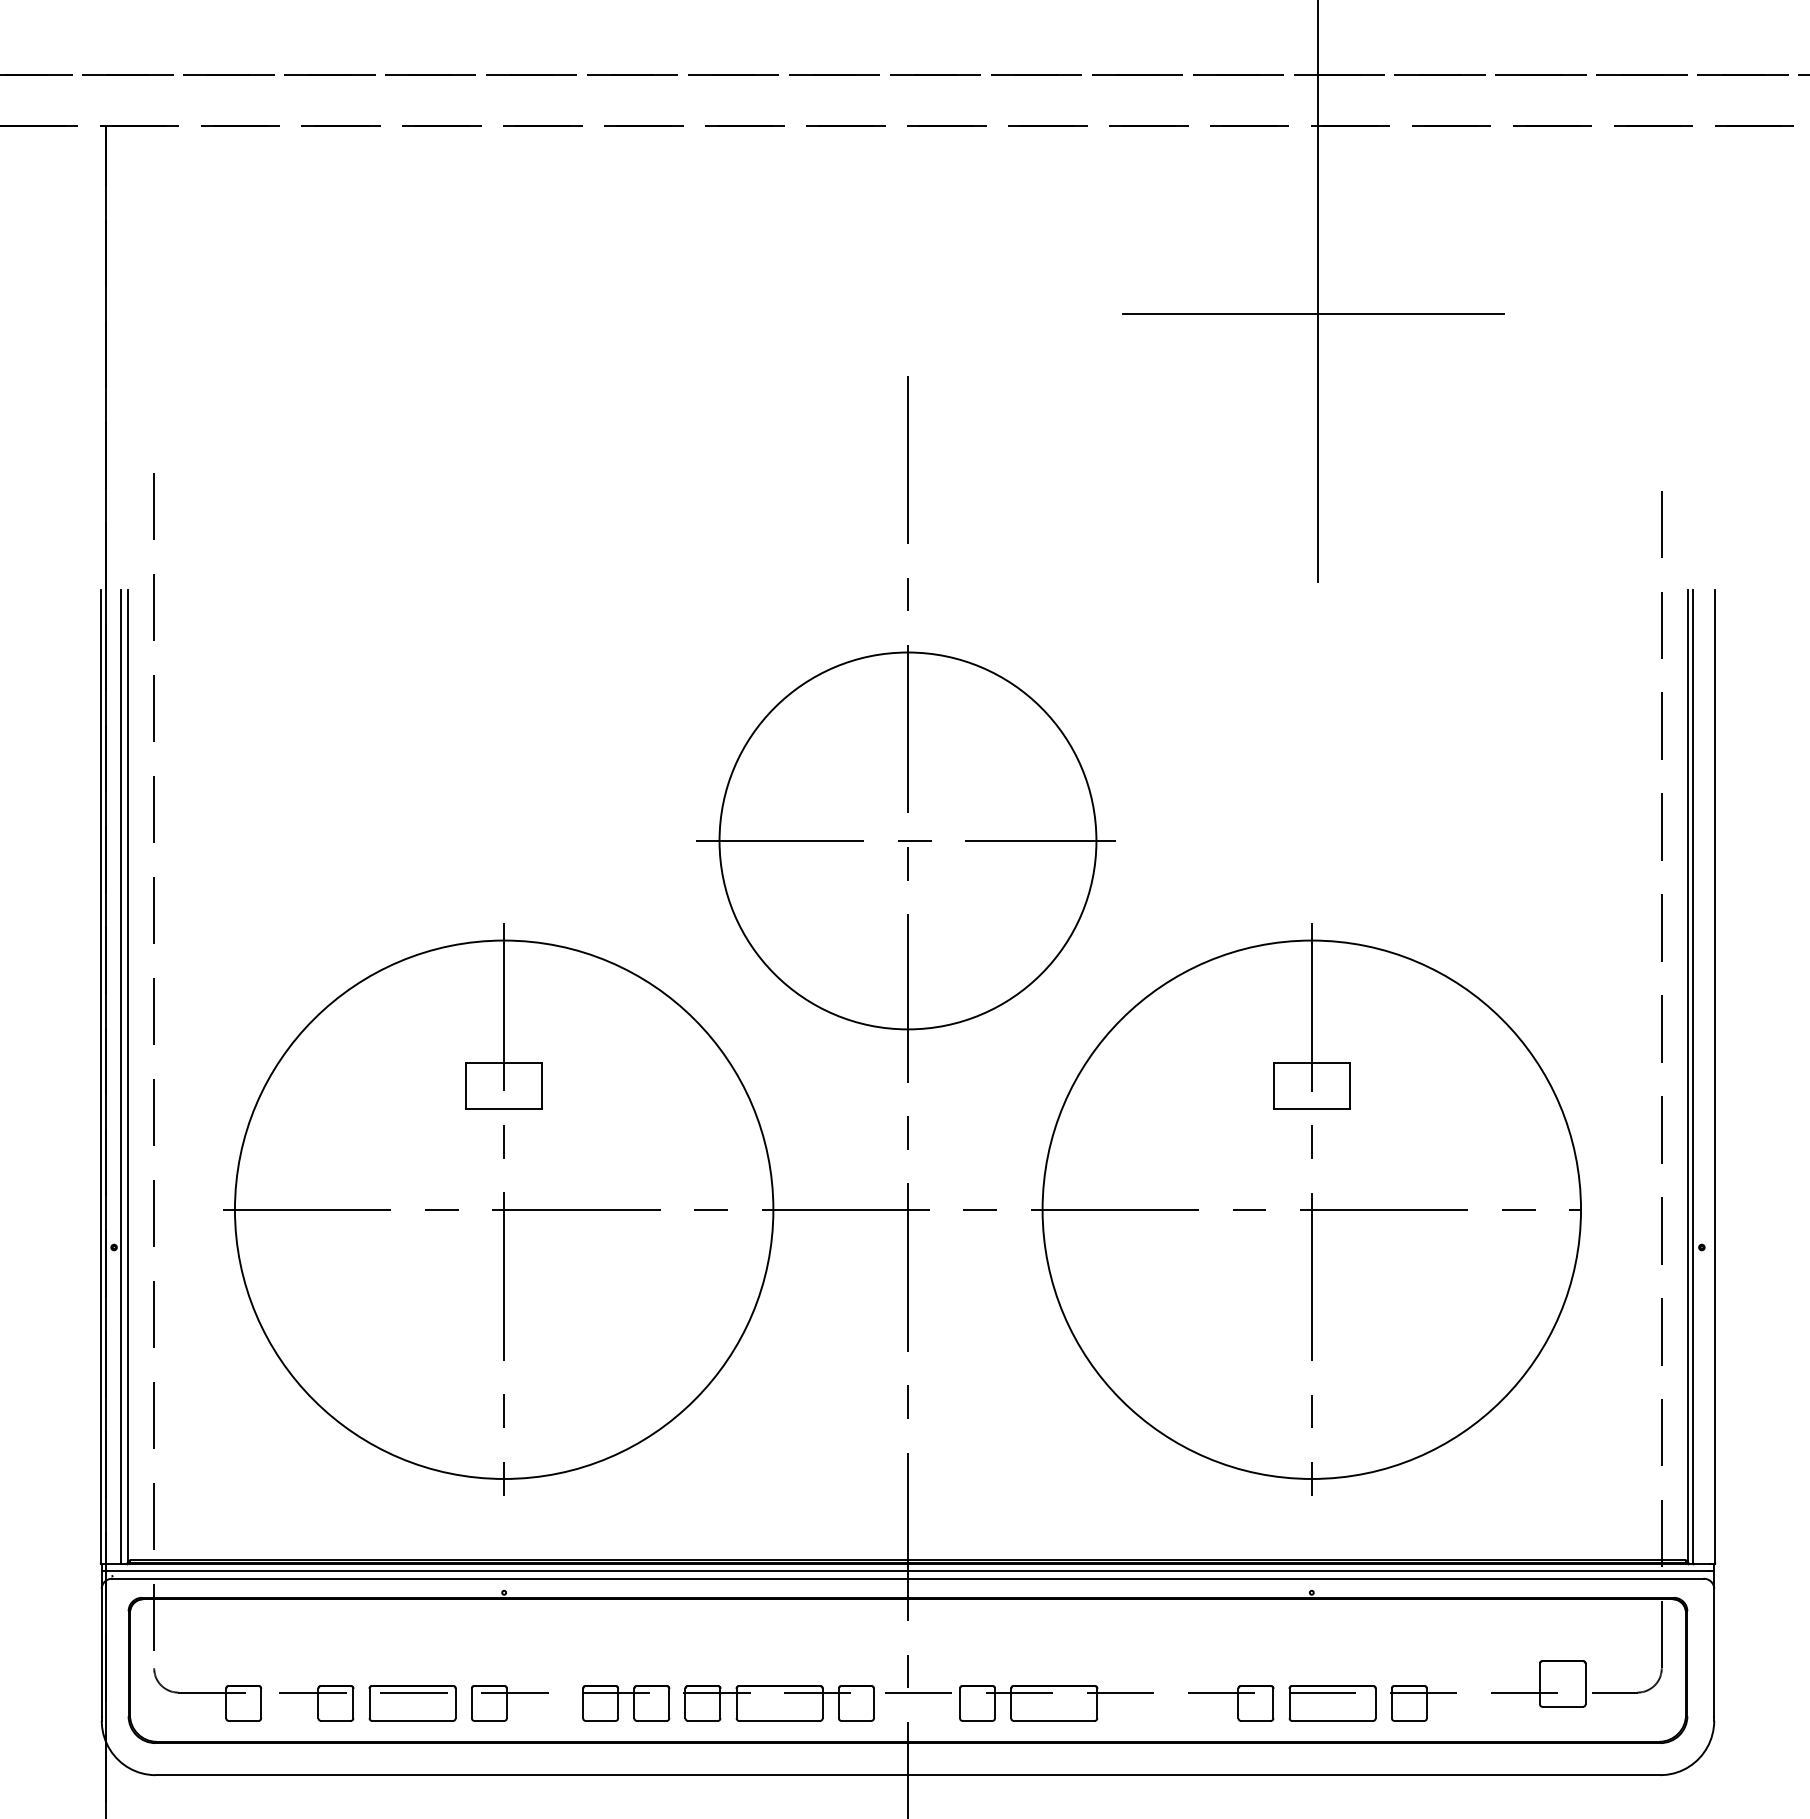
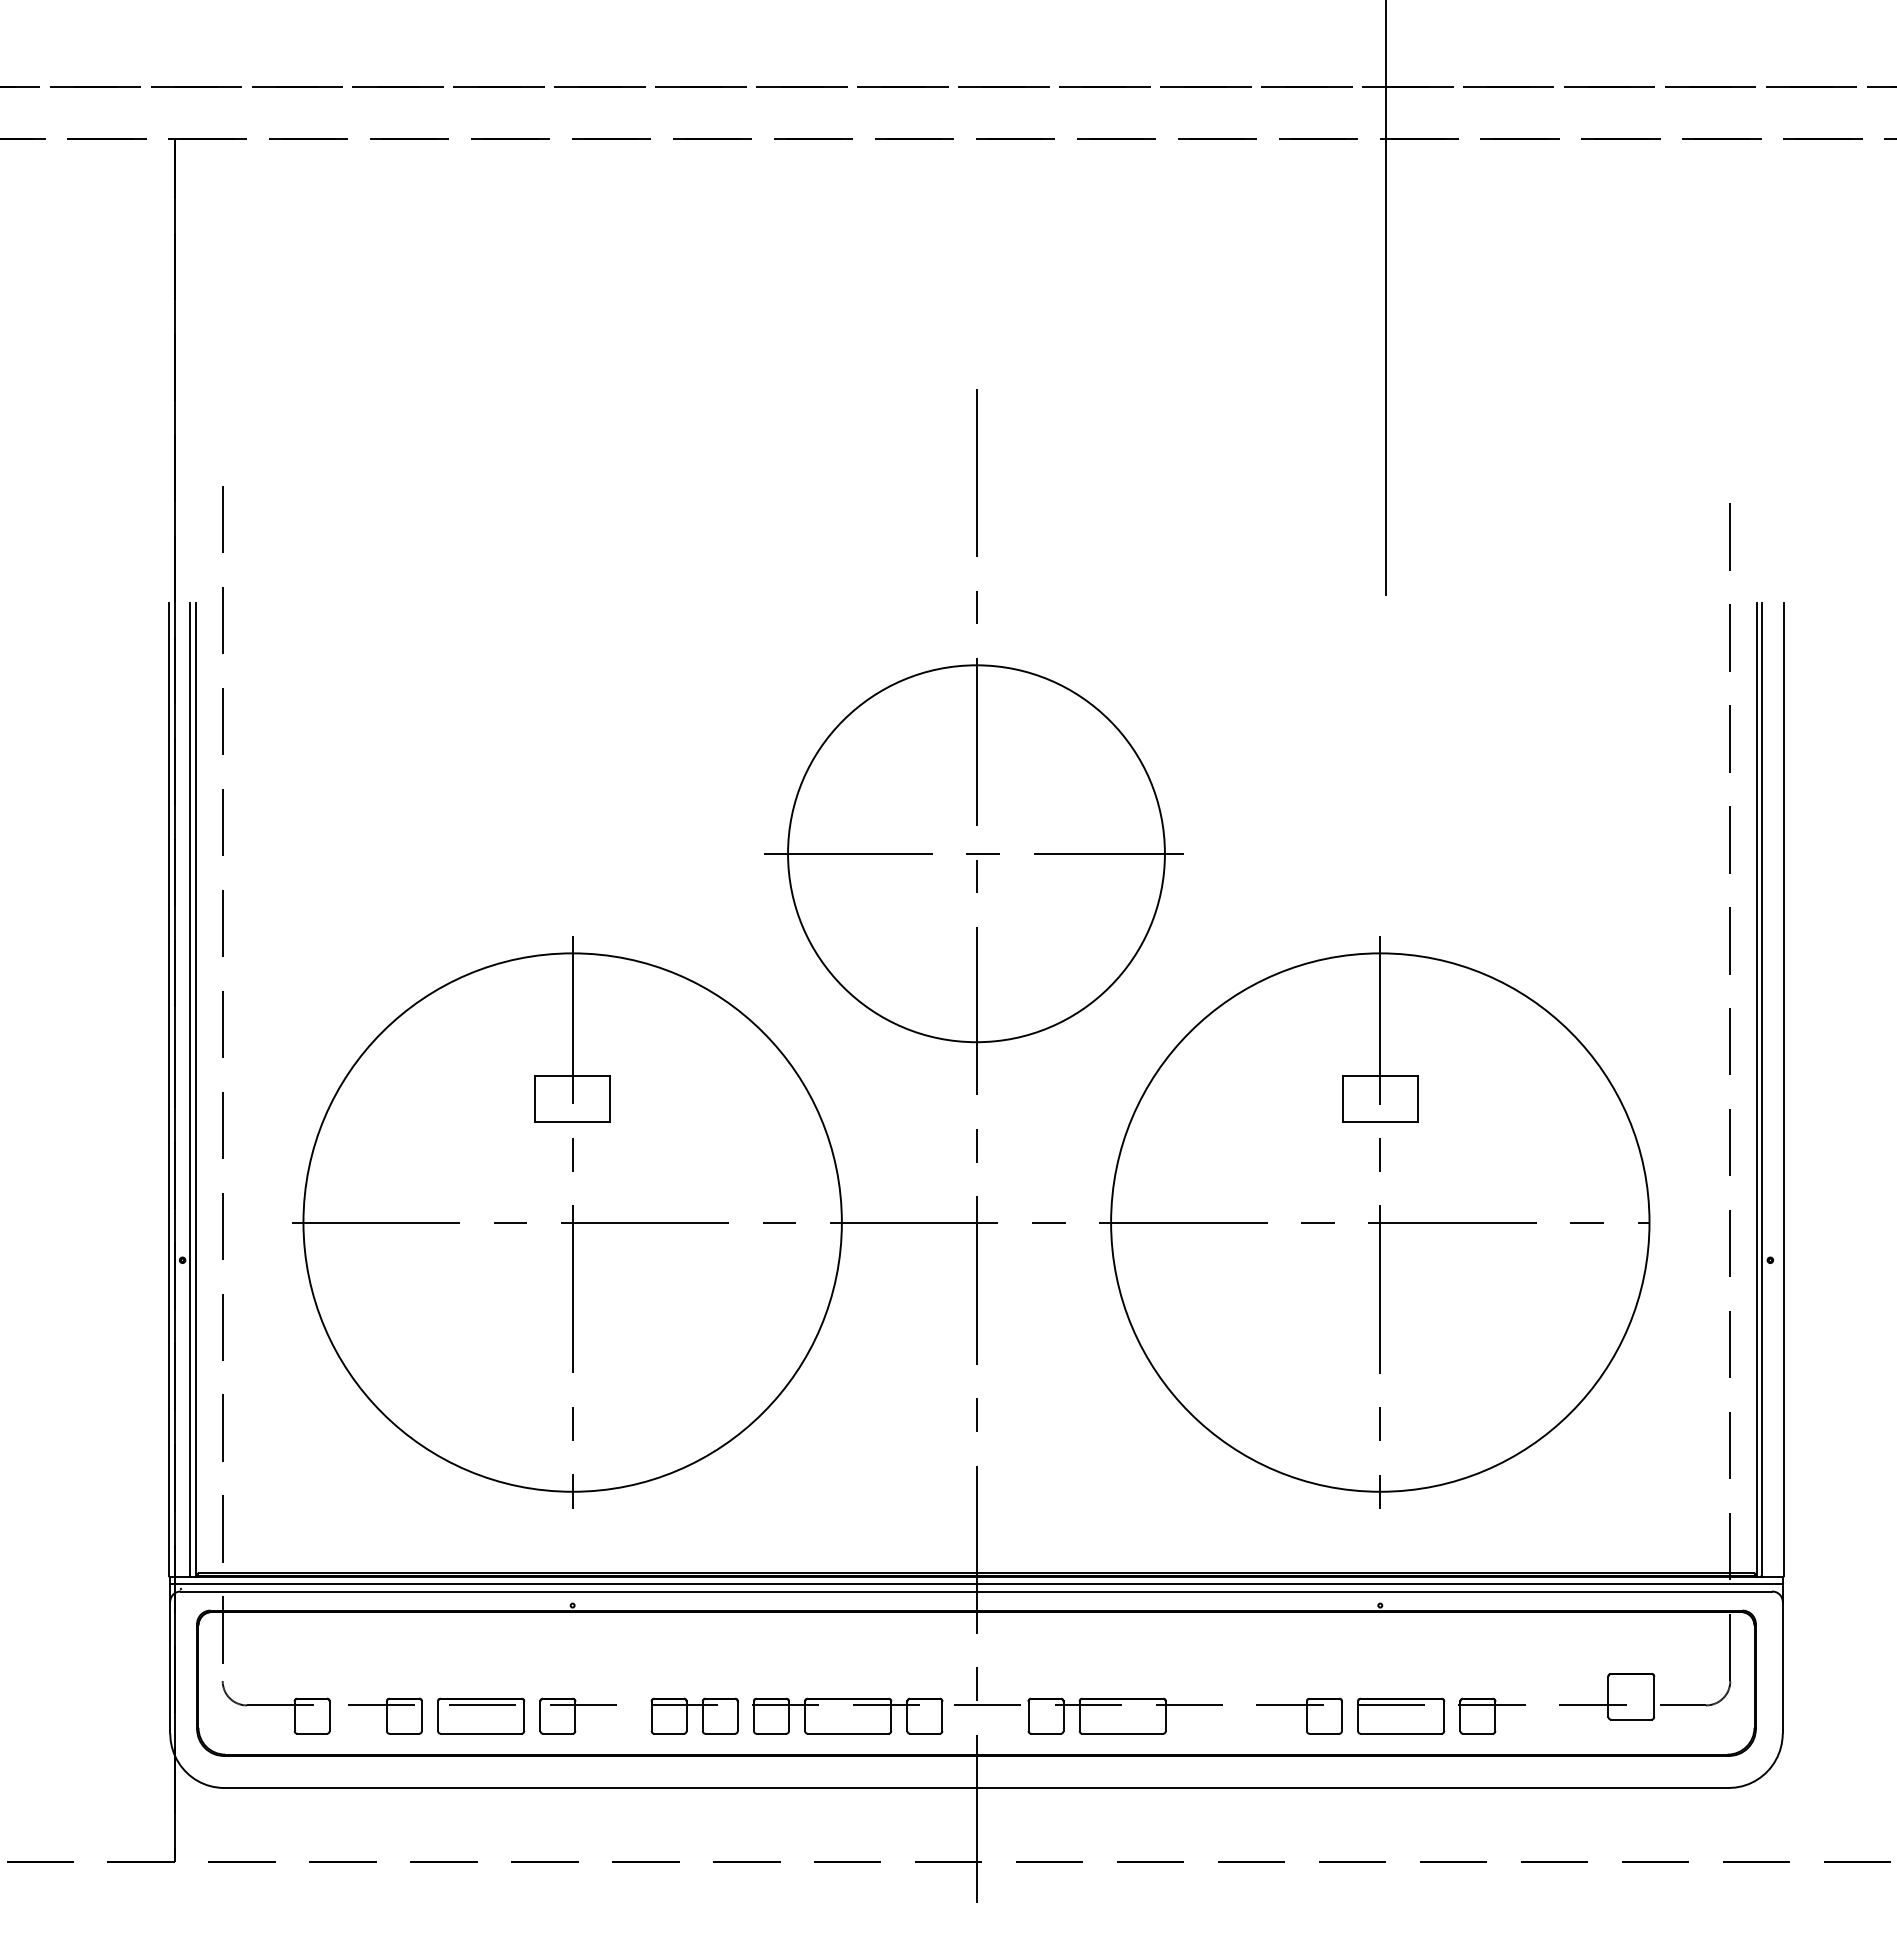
line: (1313, 314) -> (1381, 327), removed

